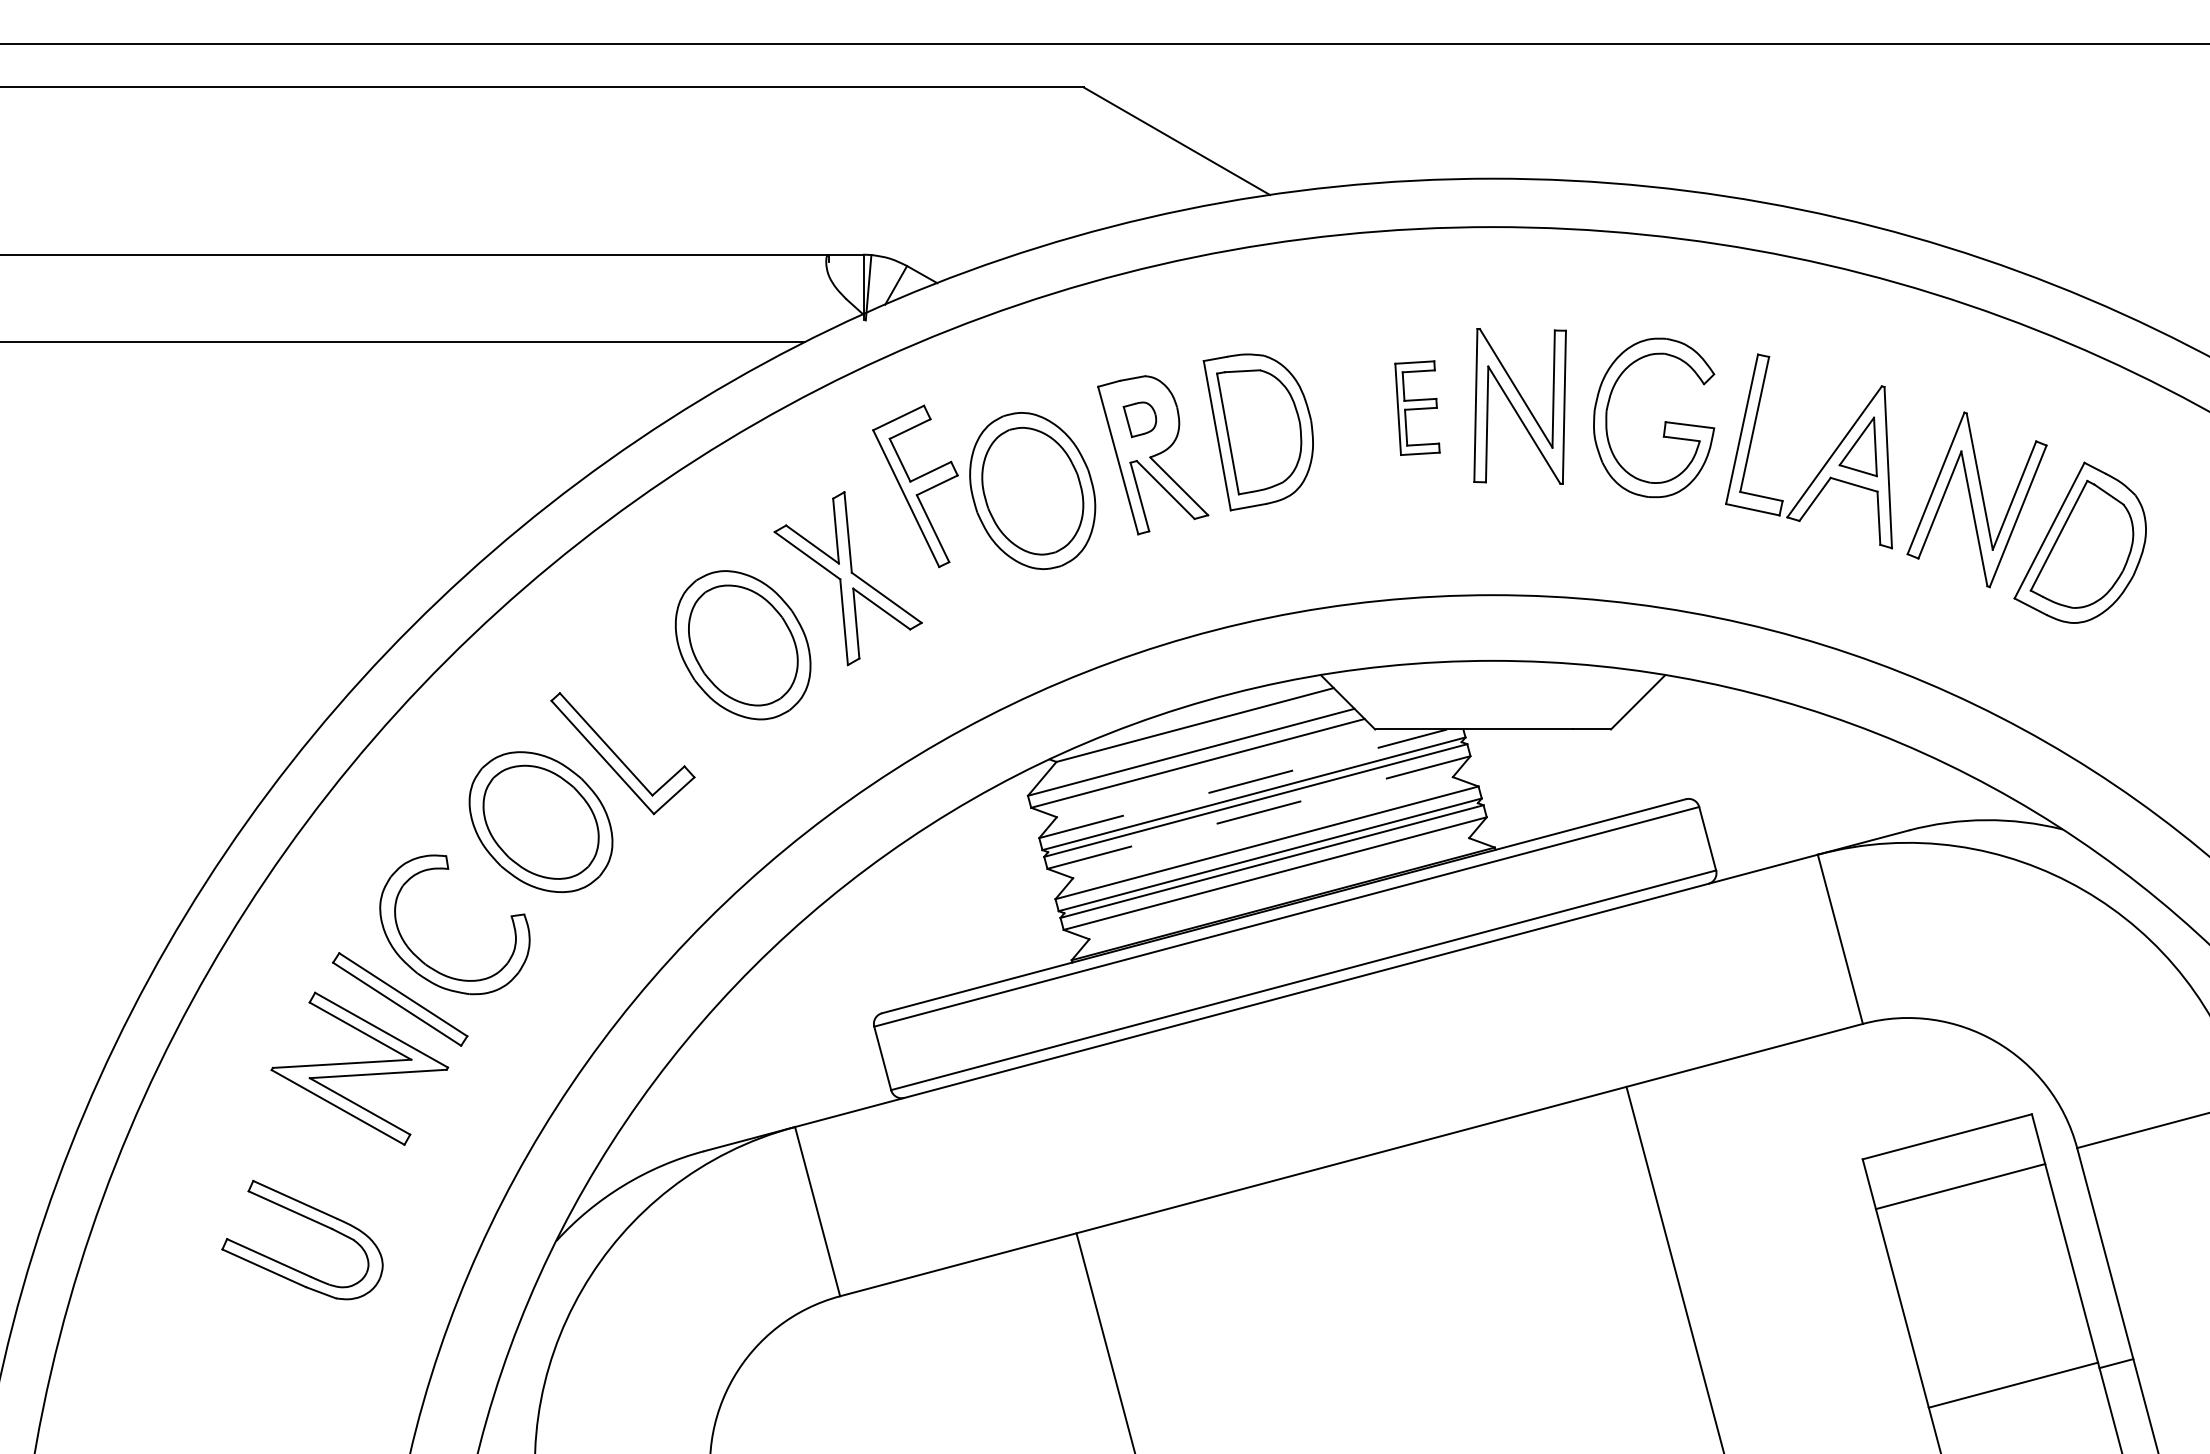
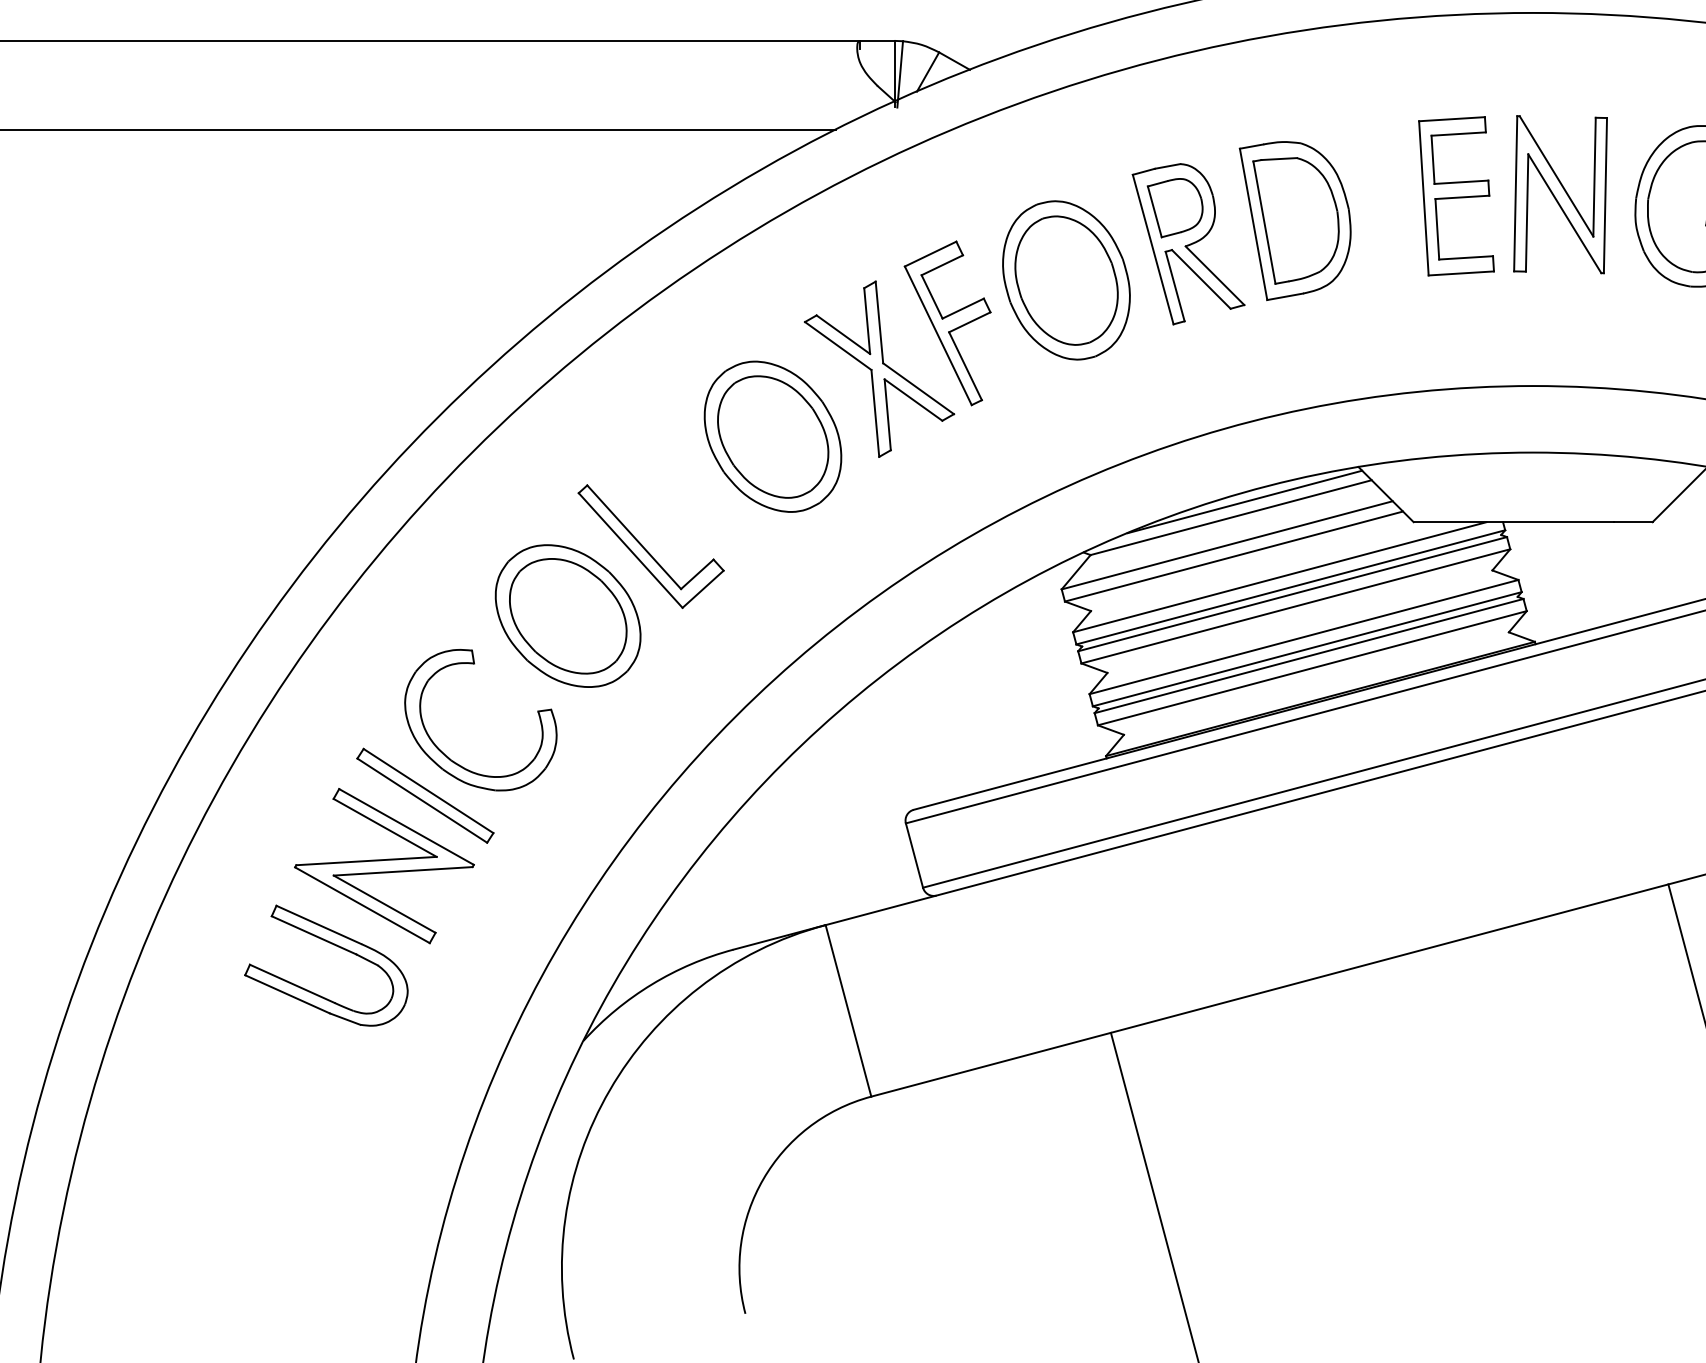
part: (1417, 408) -> (1456, 196), size x1.67
part: (1139, 419) -> (1174, 207), size x1.67
part: (915, 486) -> (947, 323), moved
line: (1208, 709) -> (1244, 501), added
line: (1243, 783) -> (1280, 576), dashed -> solid
line: (1258, 812) -> (1295, 606), dashed -> solid
part: (312, 1221) -> (336, 946), moved

